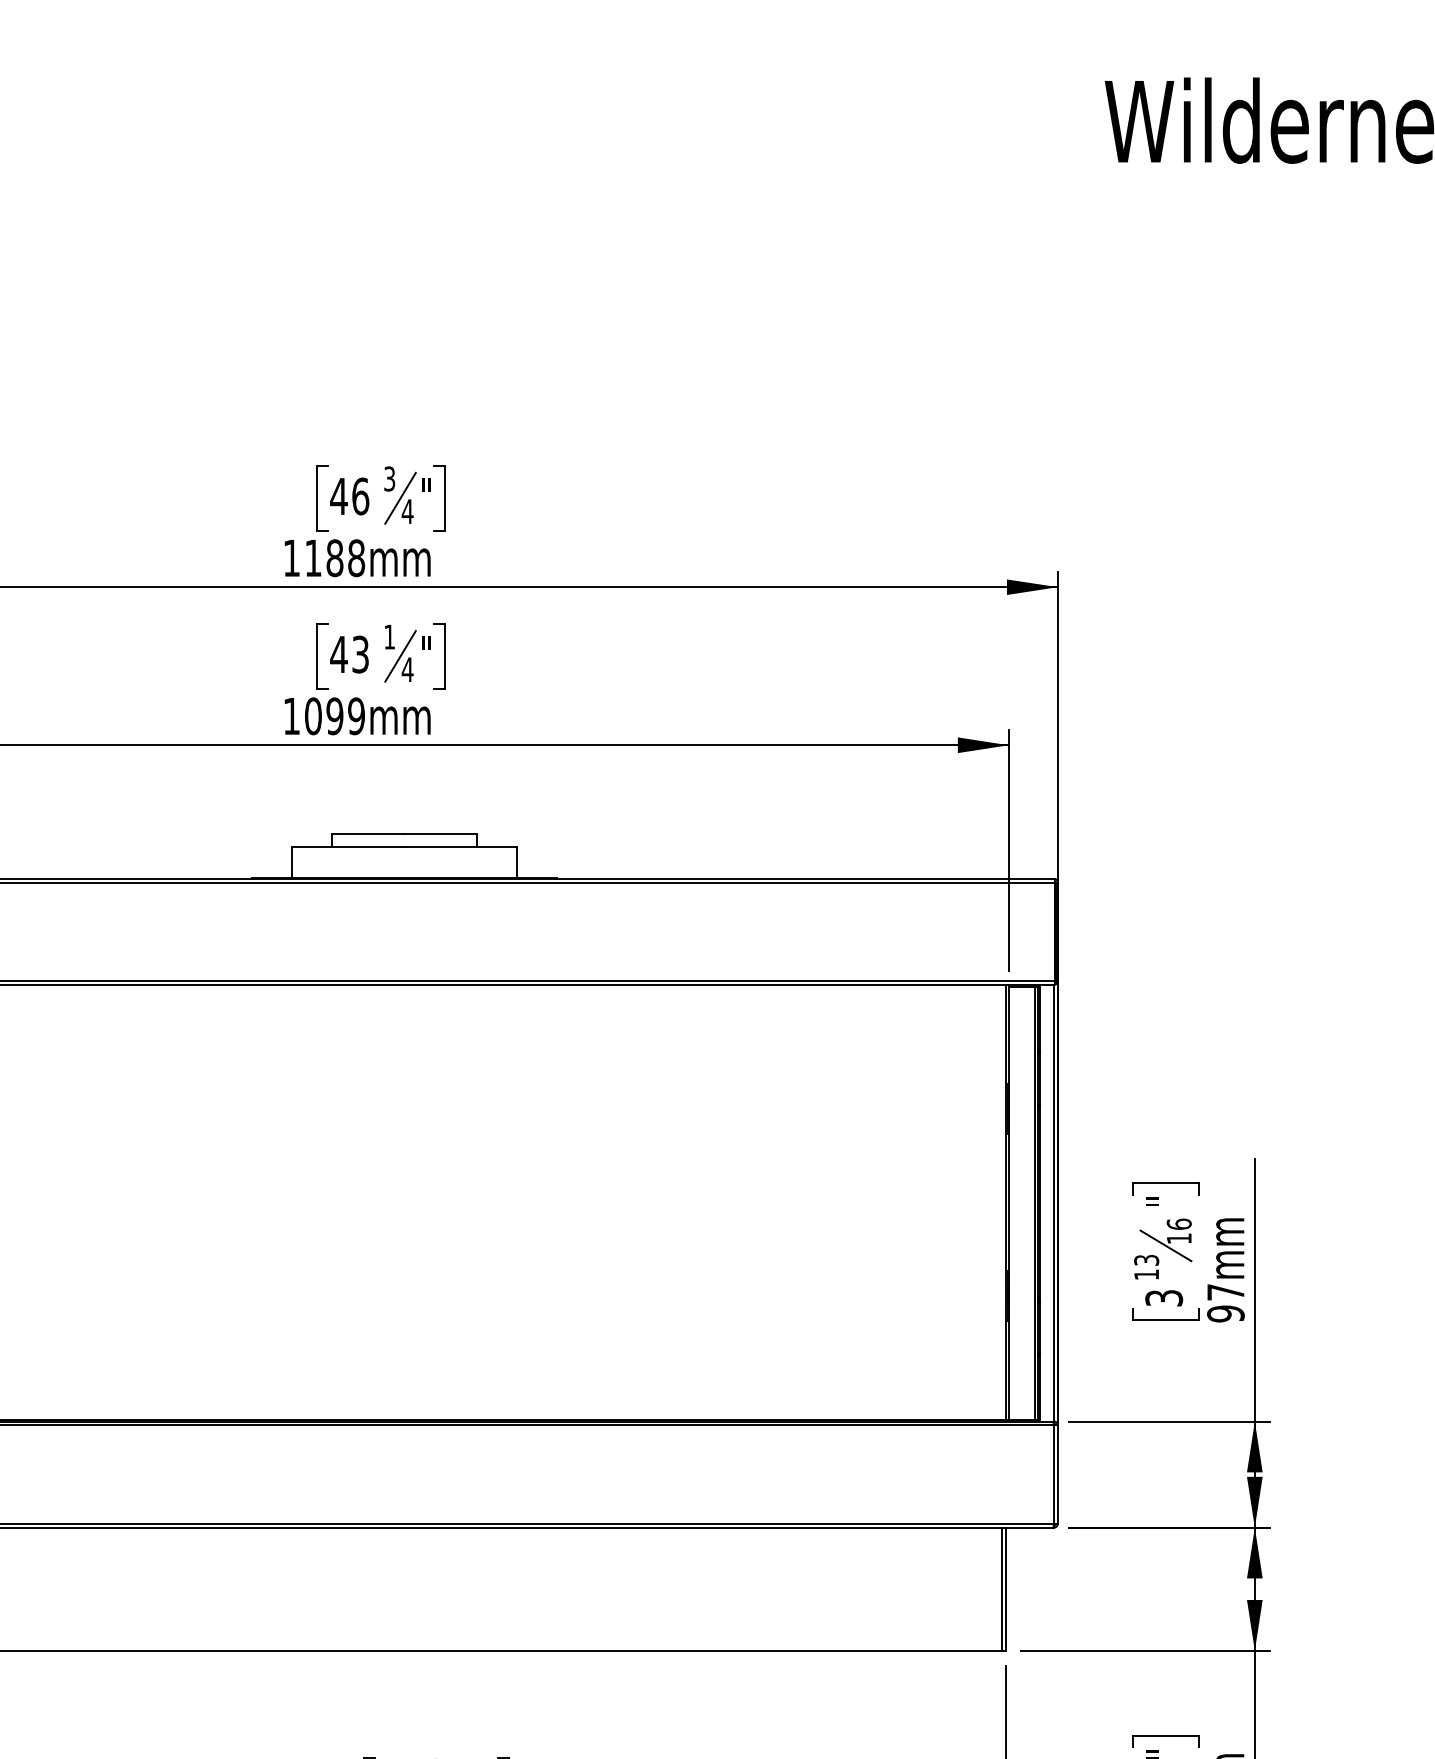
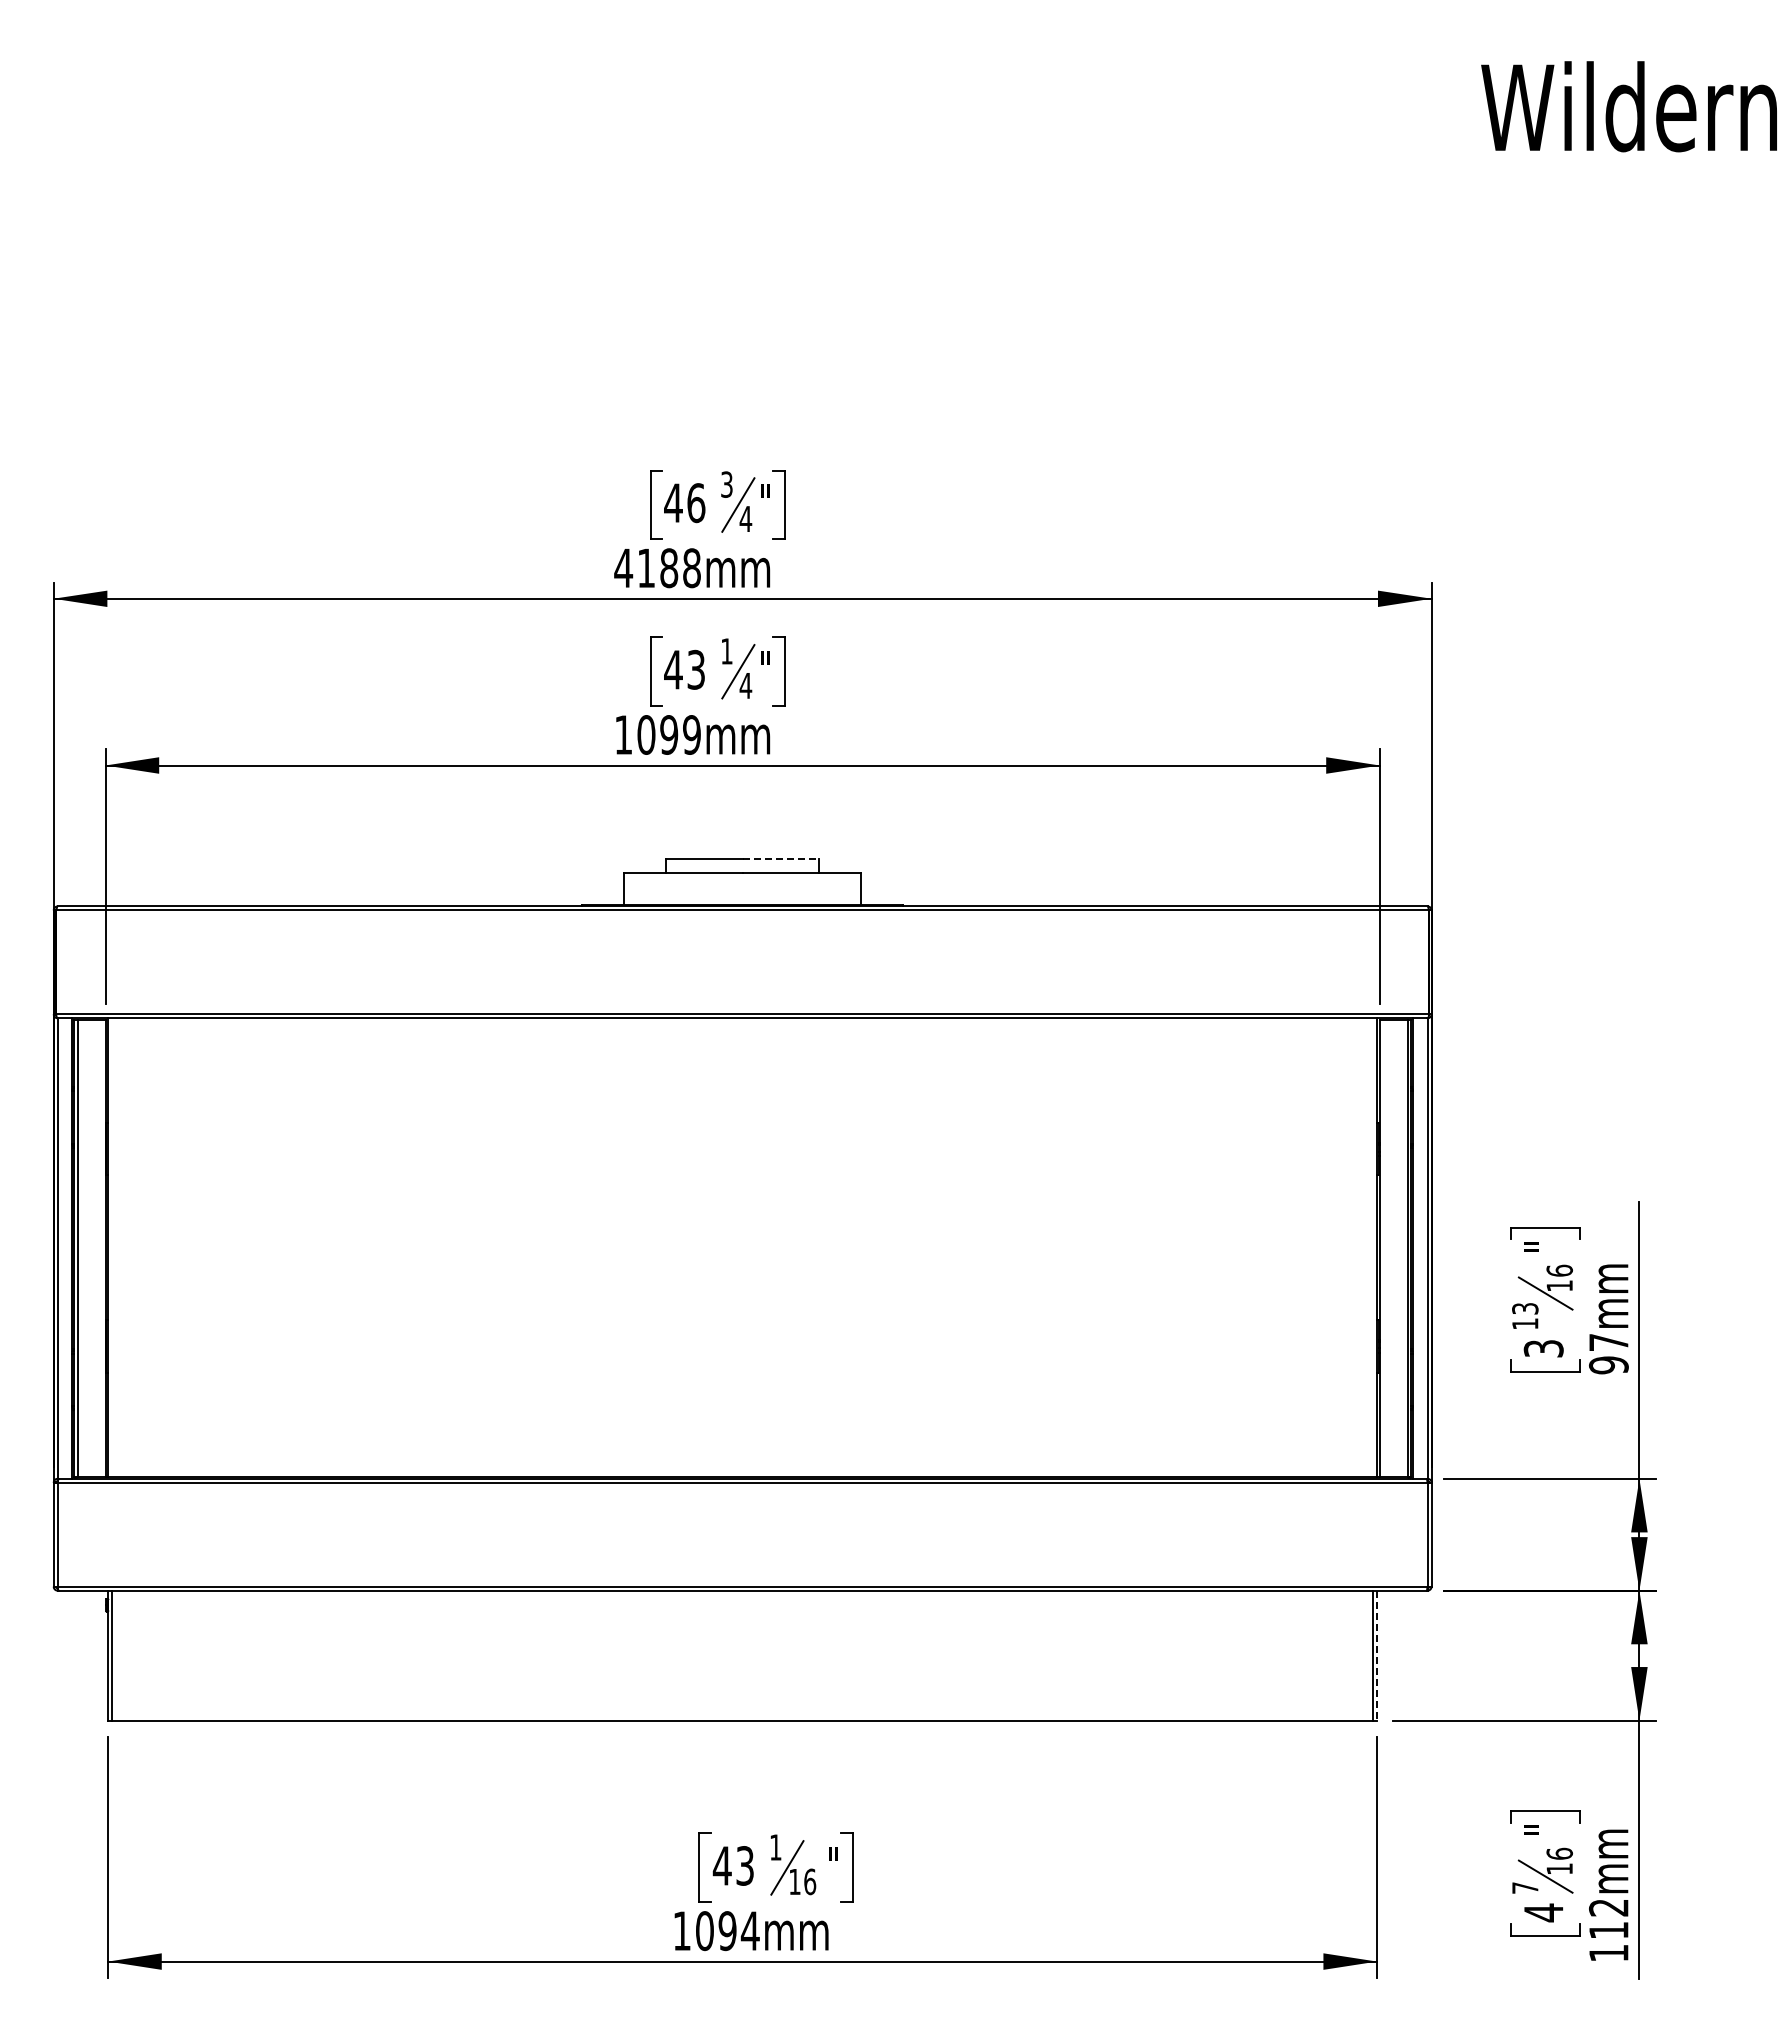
text: (291, 557) -> (623, 567), 1188mm -> 4188mm
line: (441, 833) -> (781, 858), solid -> dashed
line: (1006, 1589) -> (1377, 1655), solid -> dashed

